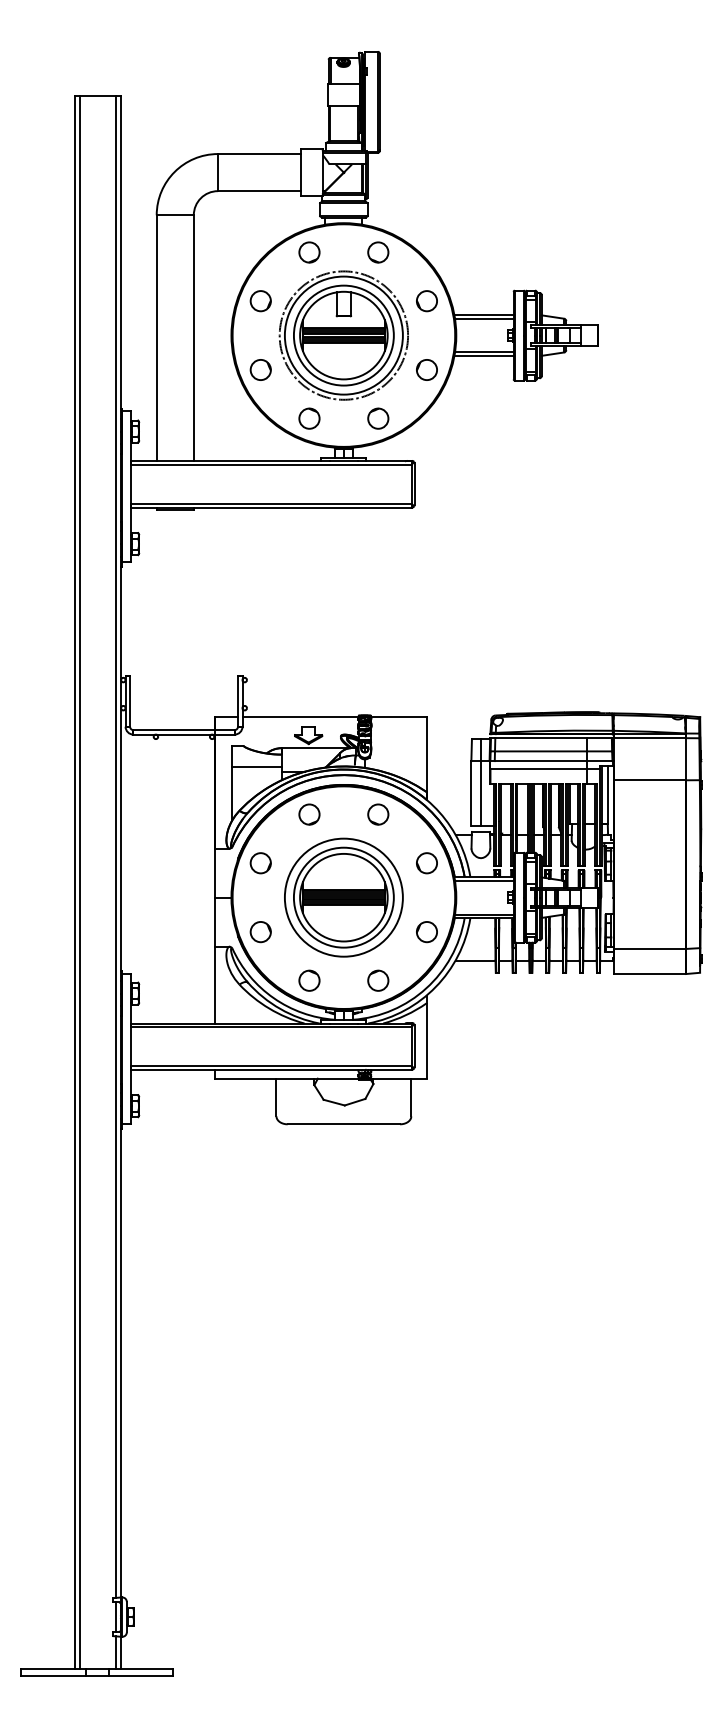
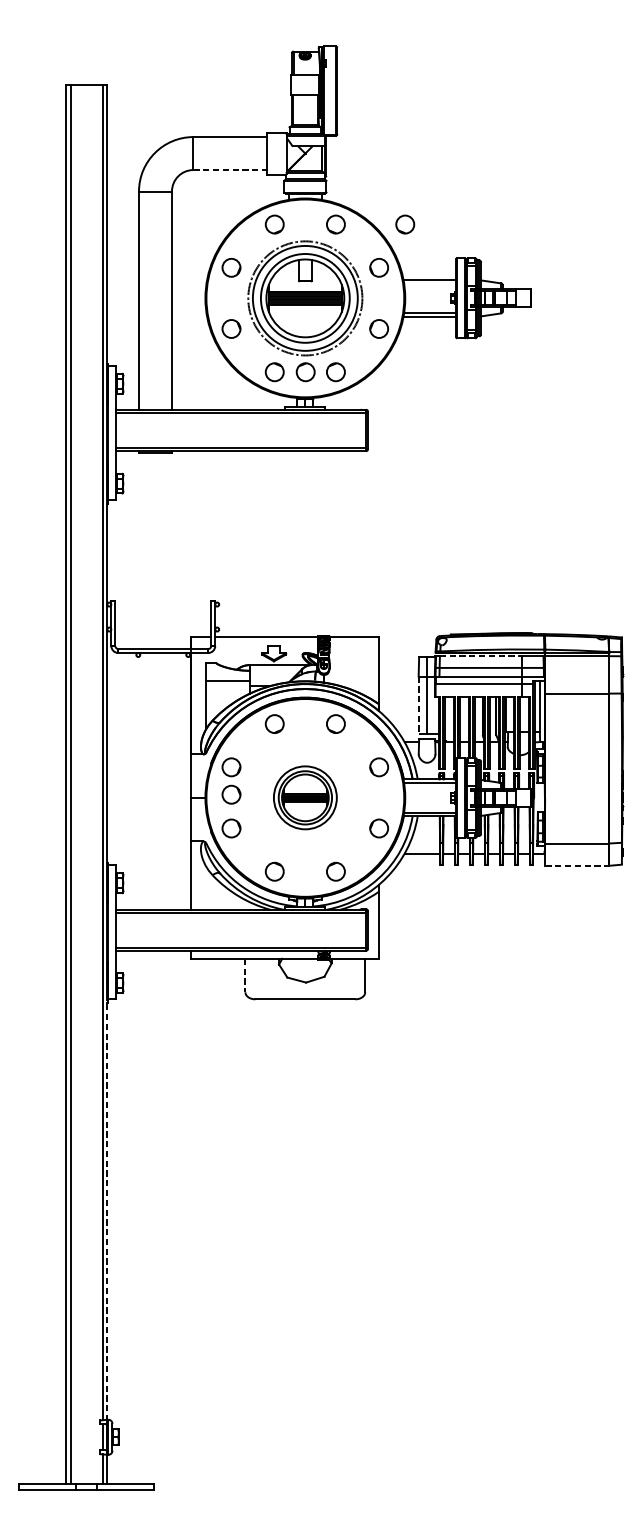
line: (259, 191) -> (230, 170), solid -> dashed
circle: (456, 252) -> (405, 224), added
line: (484, 318) -> (430, 283), removed
circle: (344, 418) -> (305, 372), added
line: (541, 738) -> (480, 656), solid -> dashed
line: (471, 793) -> (418, 705), solid -> dashed
circle: (260, 894) -> (231, 795), added
part: (343, 897) -> (305, 797), size x0.6
line: (649, 974) -> (576, 866), solid -> dashed
line: (276, 1097) -> (245, 975), solid -> dashed
line: (121, 1358) -> (107, 1207), solid -> dashed

